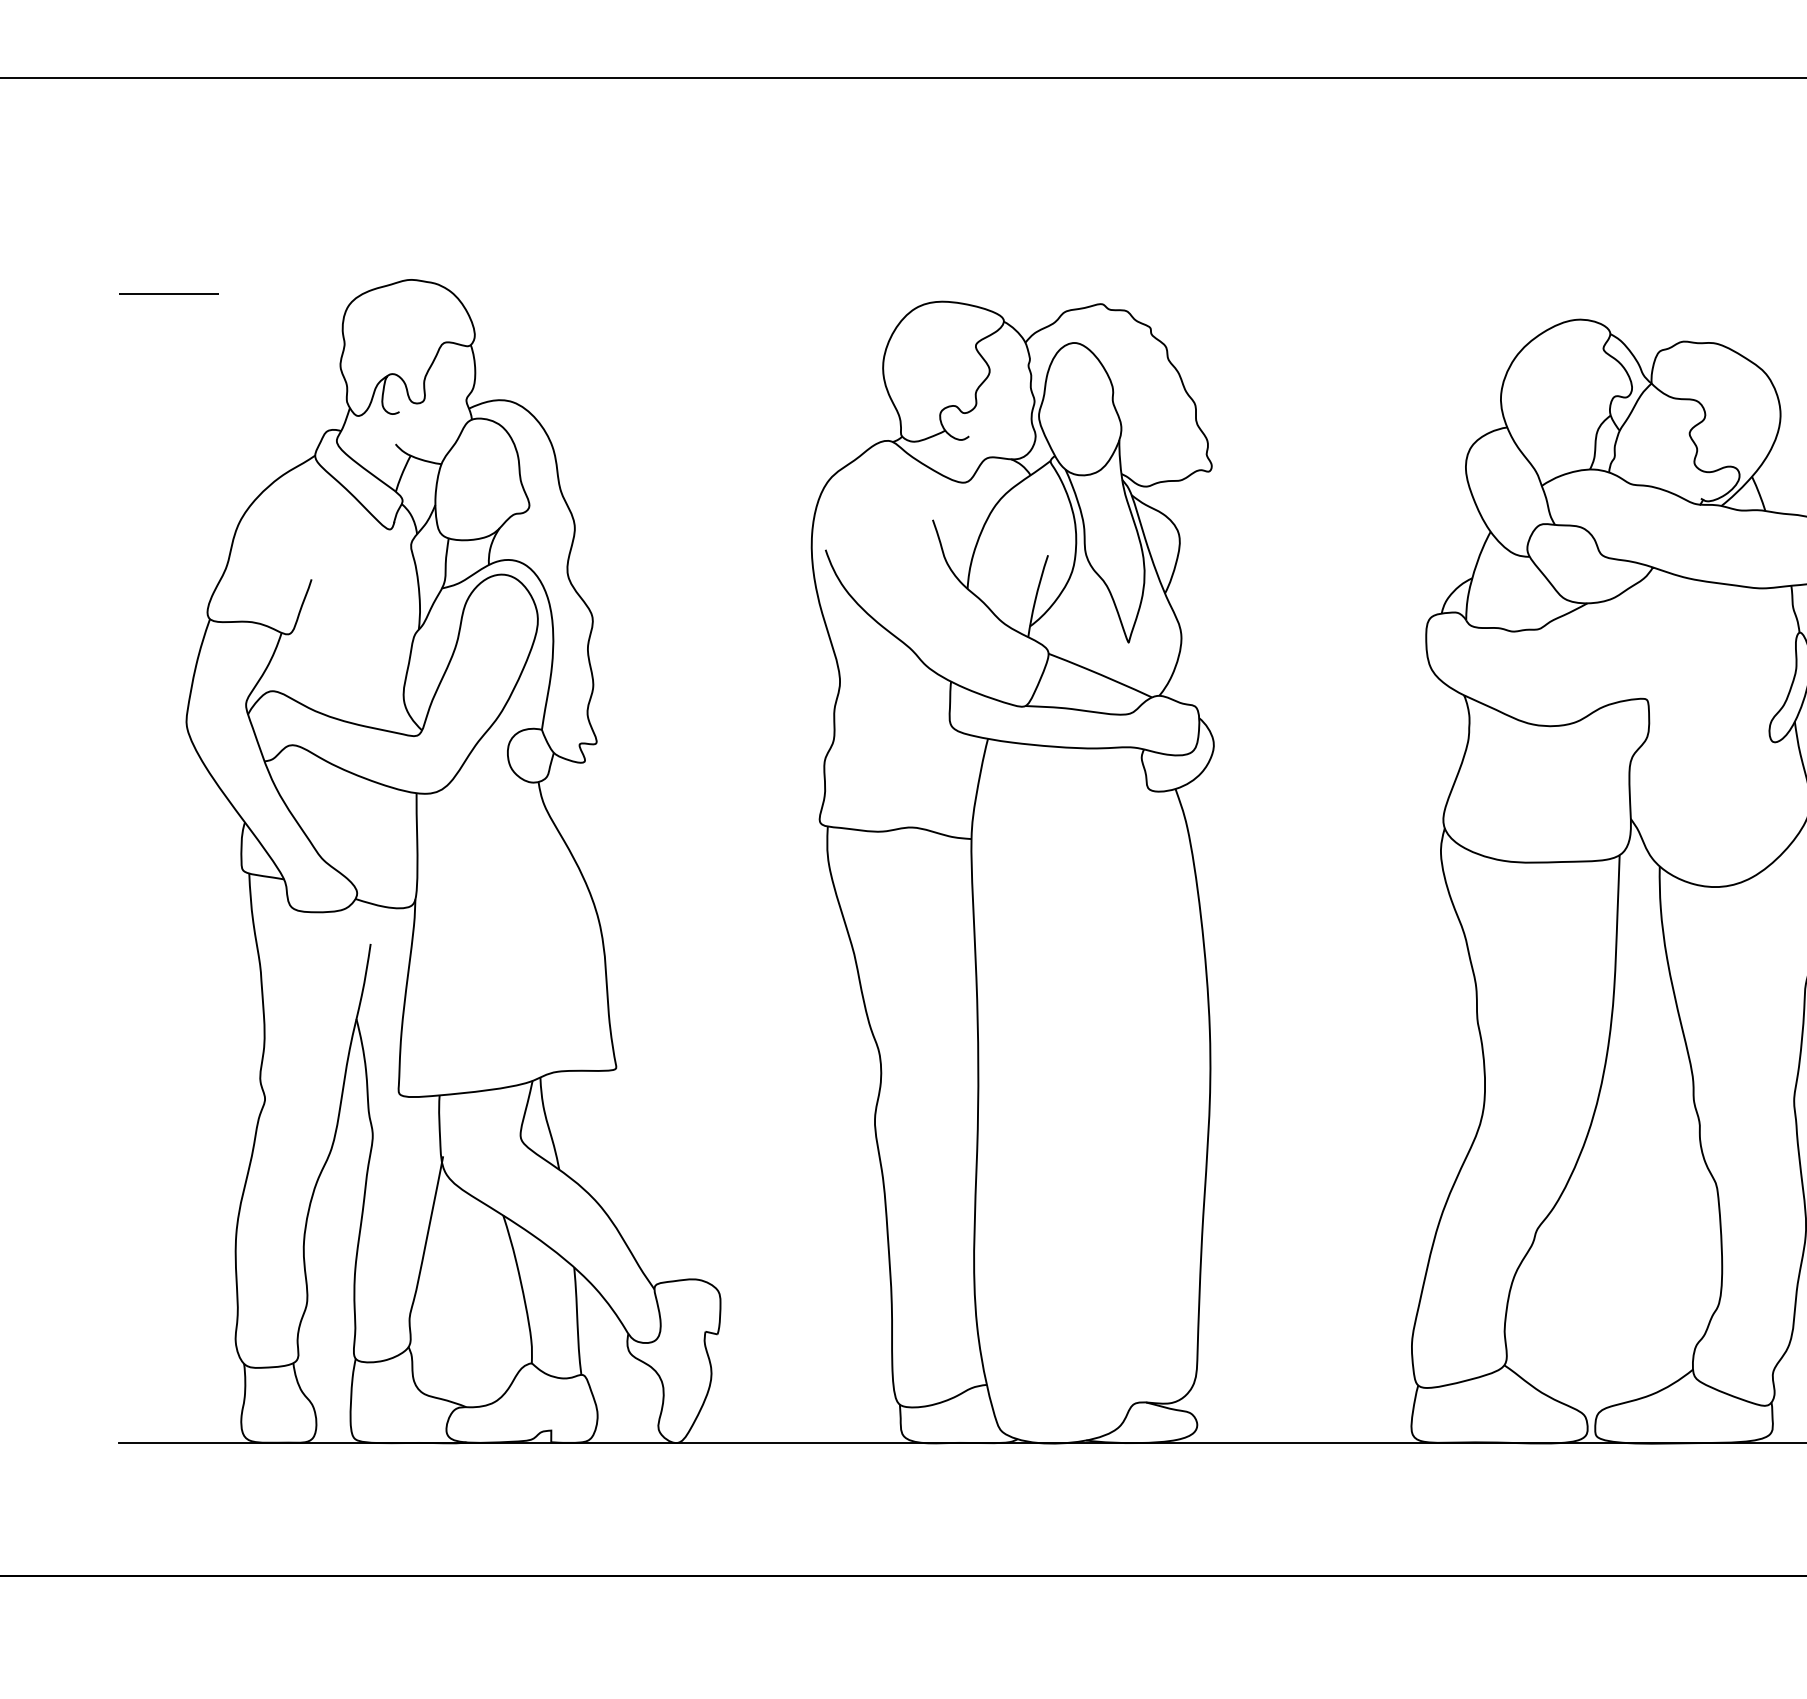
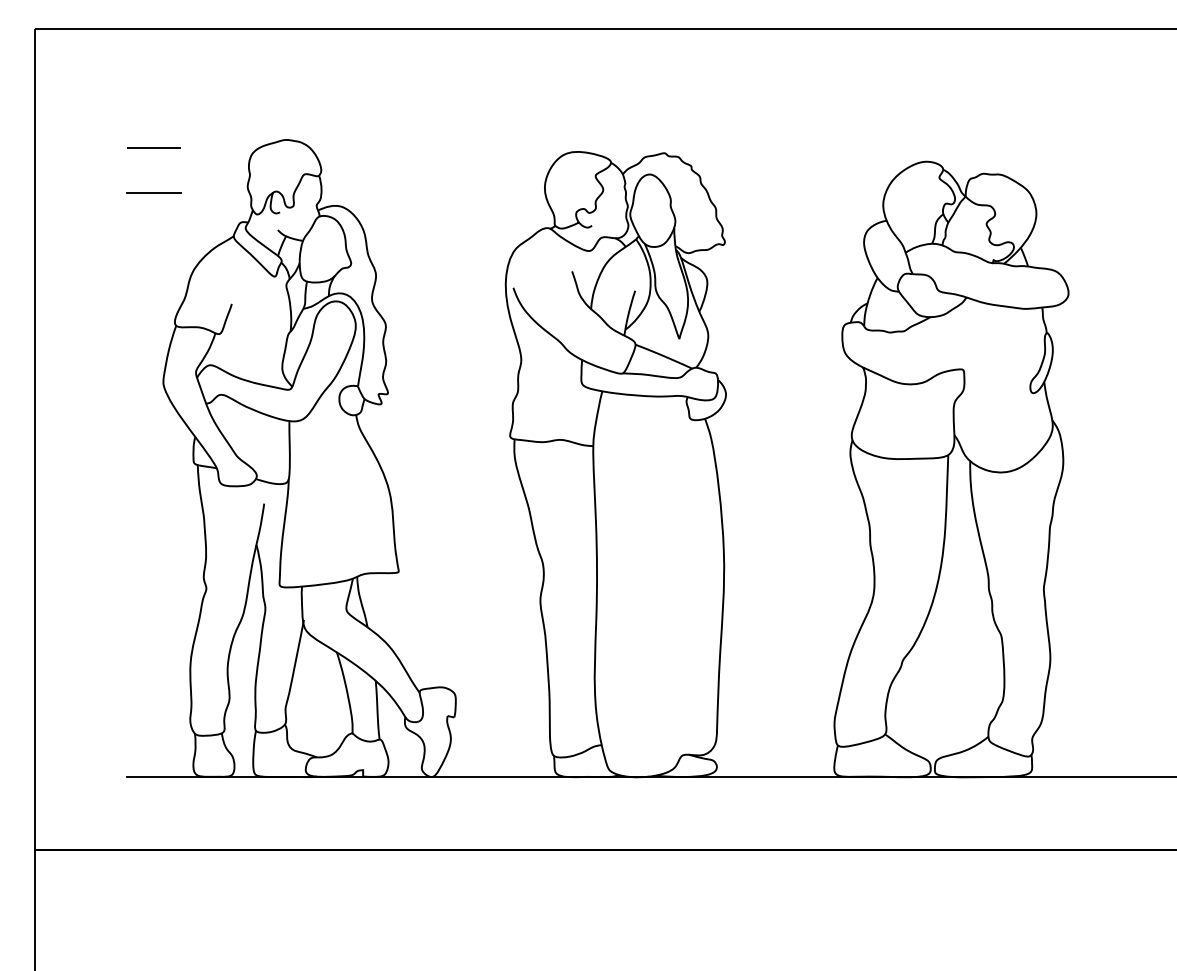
line: (168, 377) -> (153, 193), added

